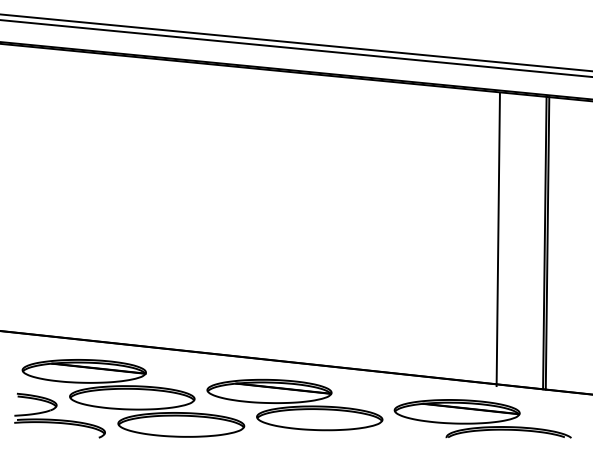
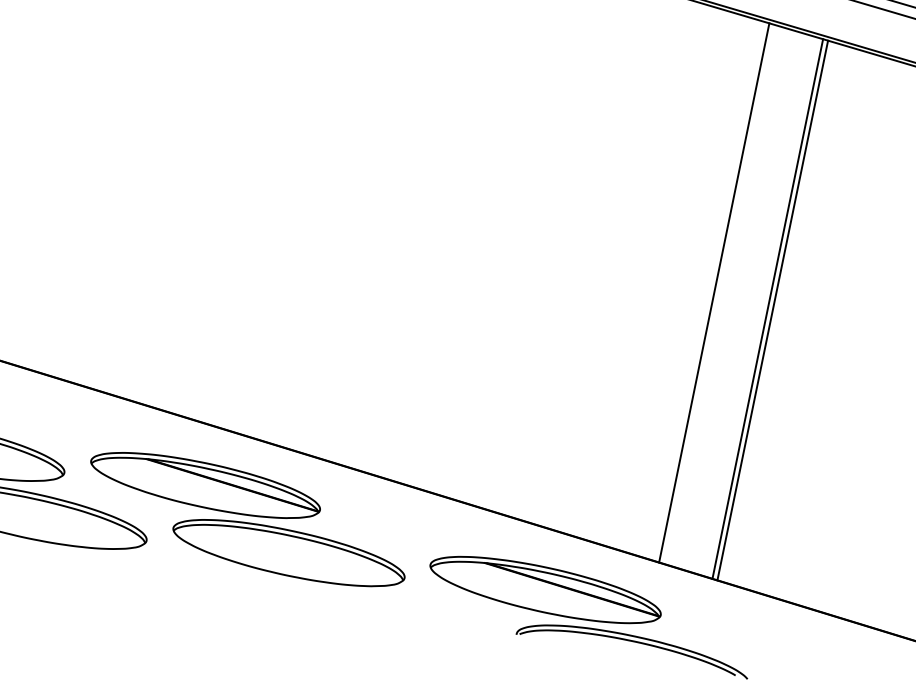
line: (497, 239) -> (712, 291), moved

